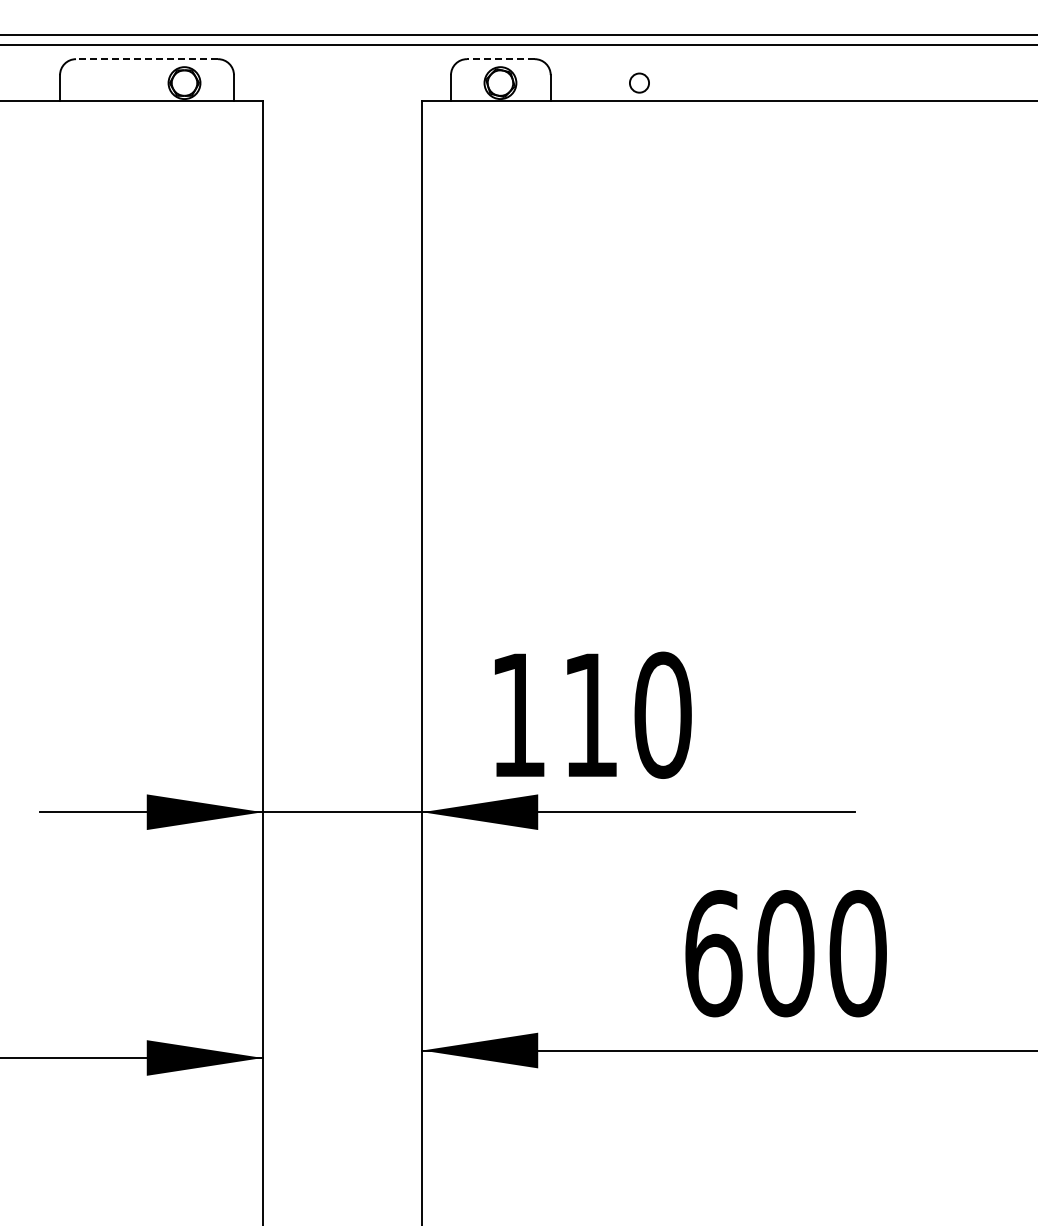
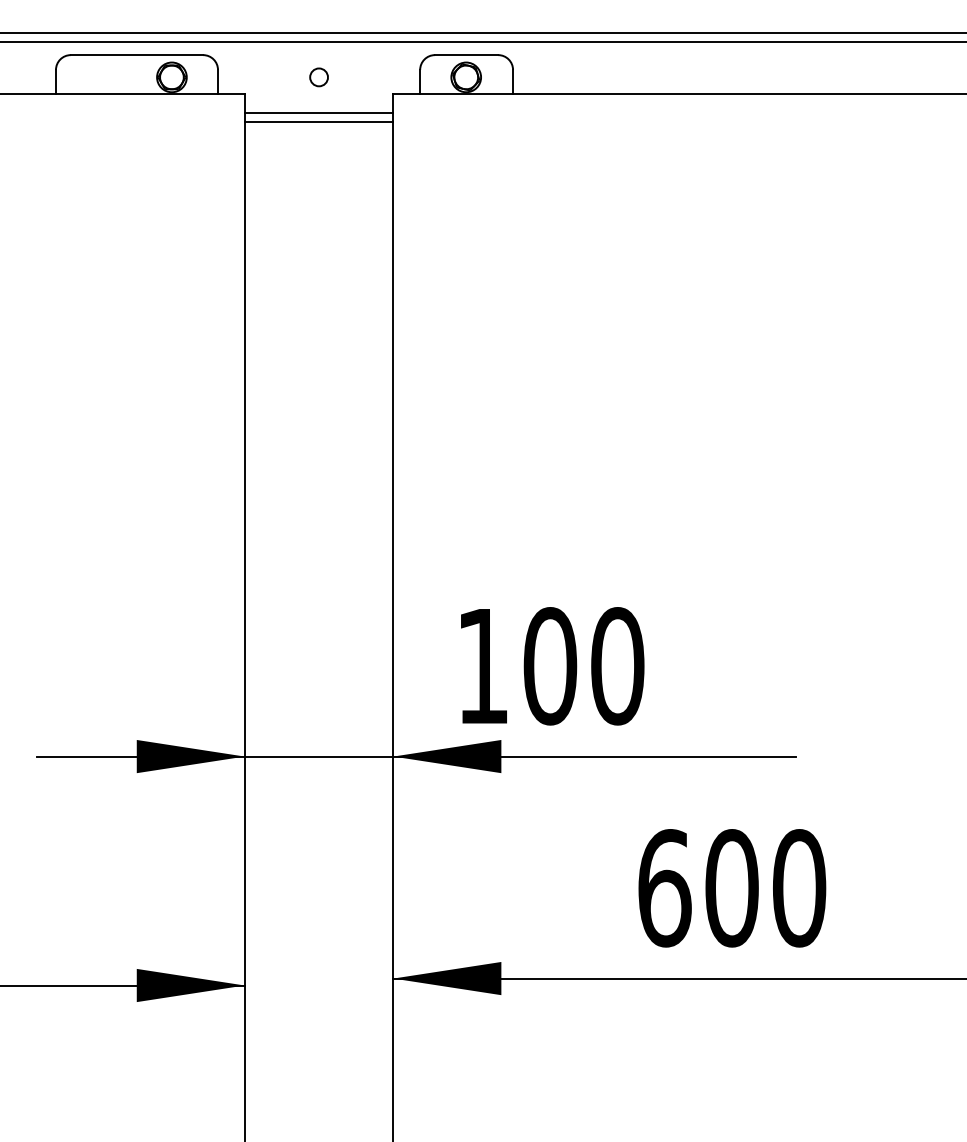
line: (146, 59) -> (136, 55), dashed -> solid
line: (500, 59) -> (466, 55), dashed -> solid
circle: (639, 82) -> (319, 76), moved
line: (342, 121) -> (319, 113), added
line: (342, 130) -> (319, 121), added
text: (590, 714) -> (550, 665), 110 -> 100

